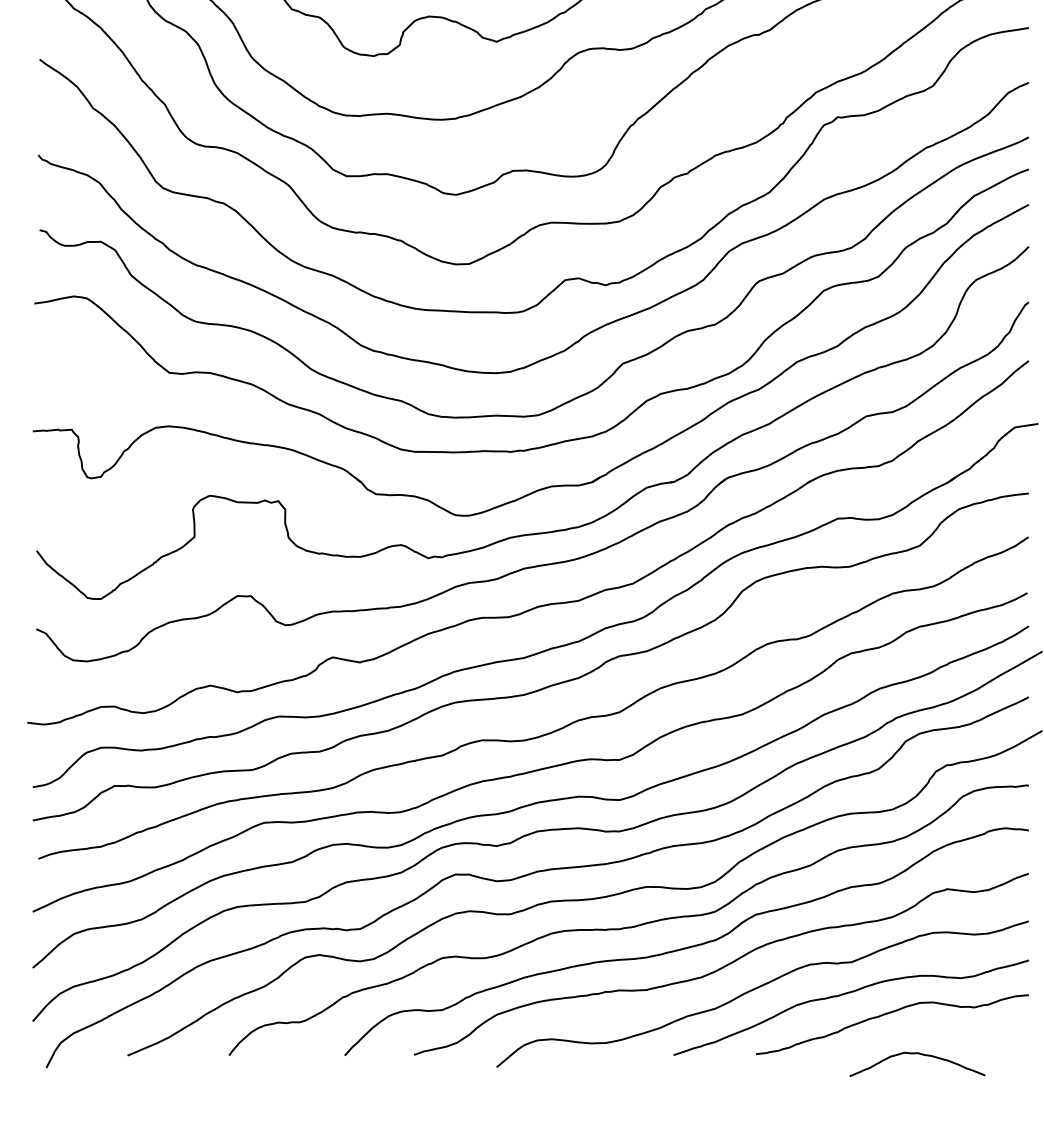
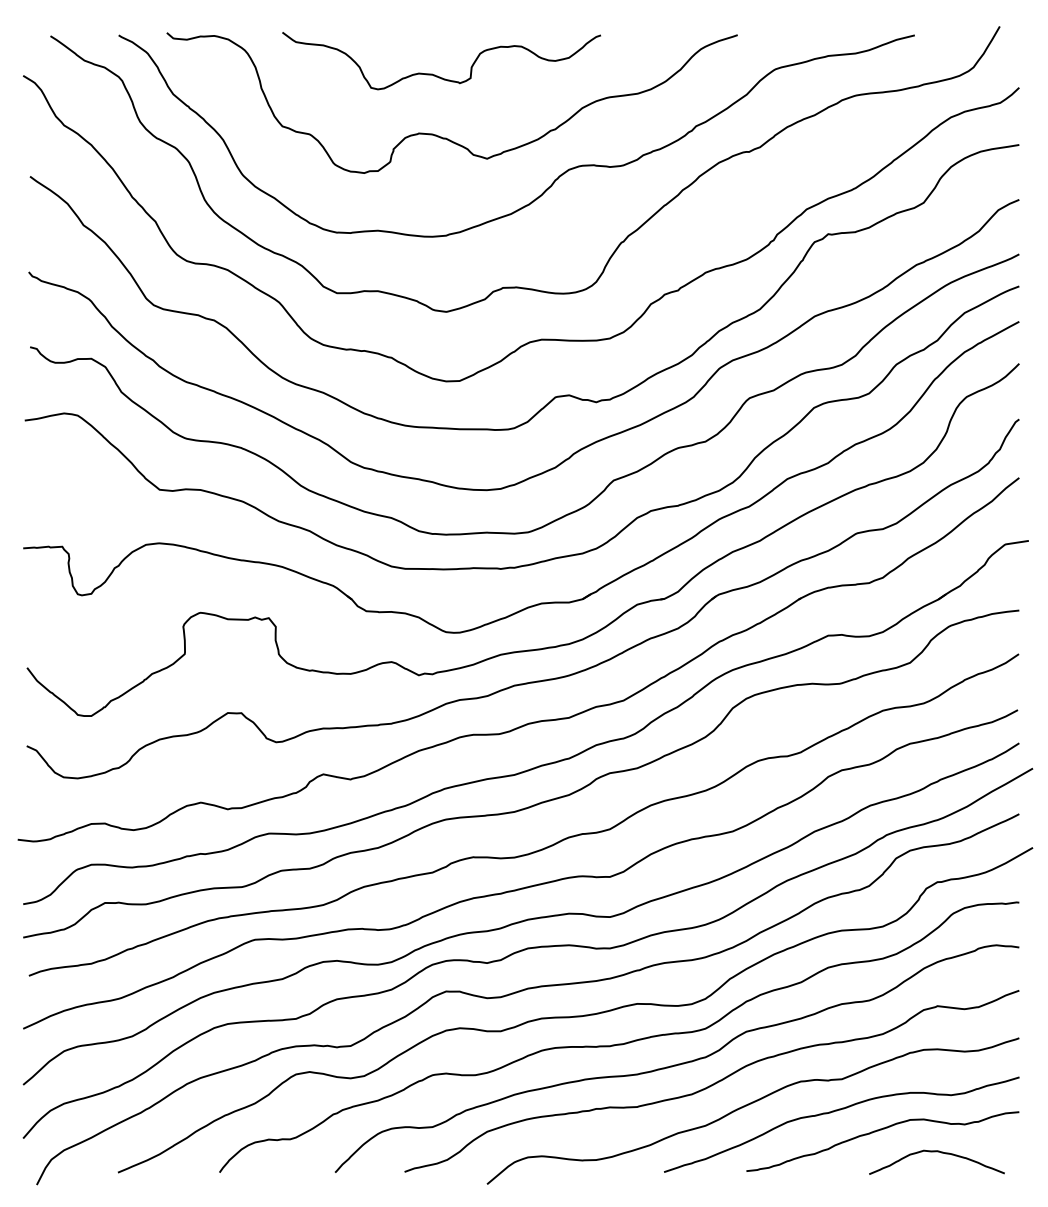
curve: (917, 1054) -> (936, 1152), moved

